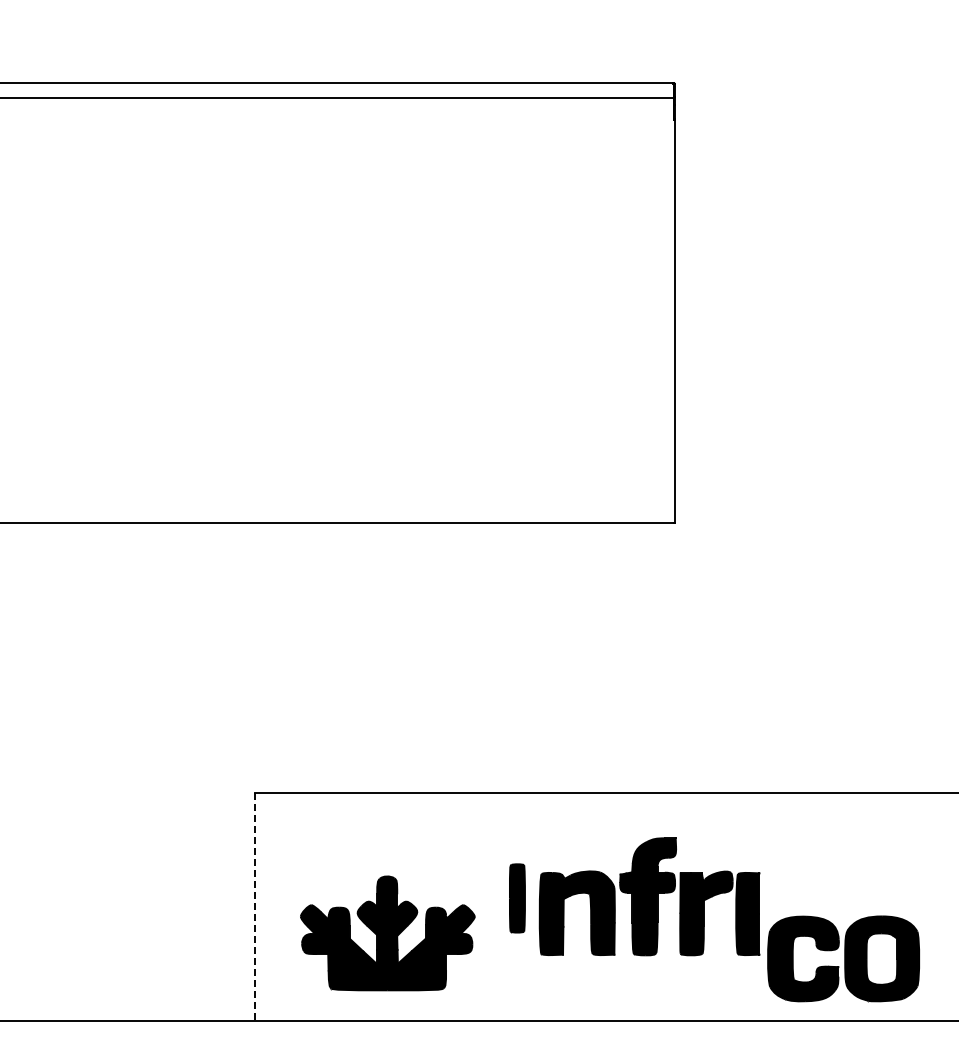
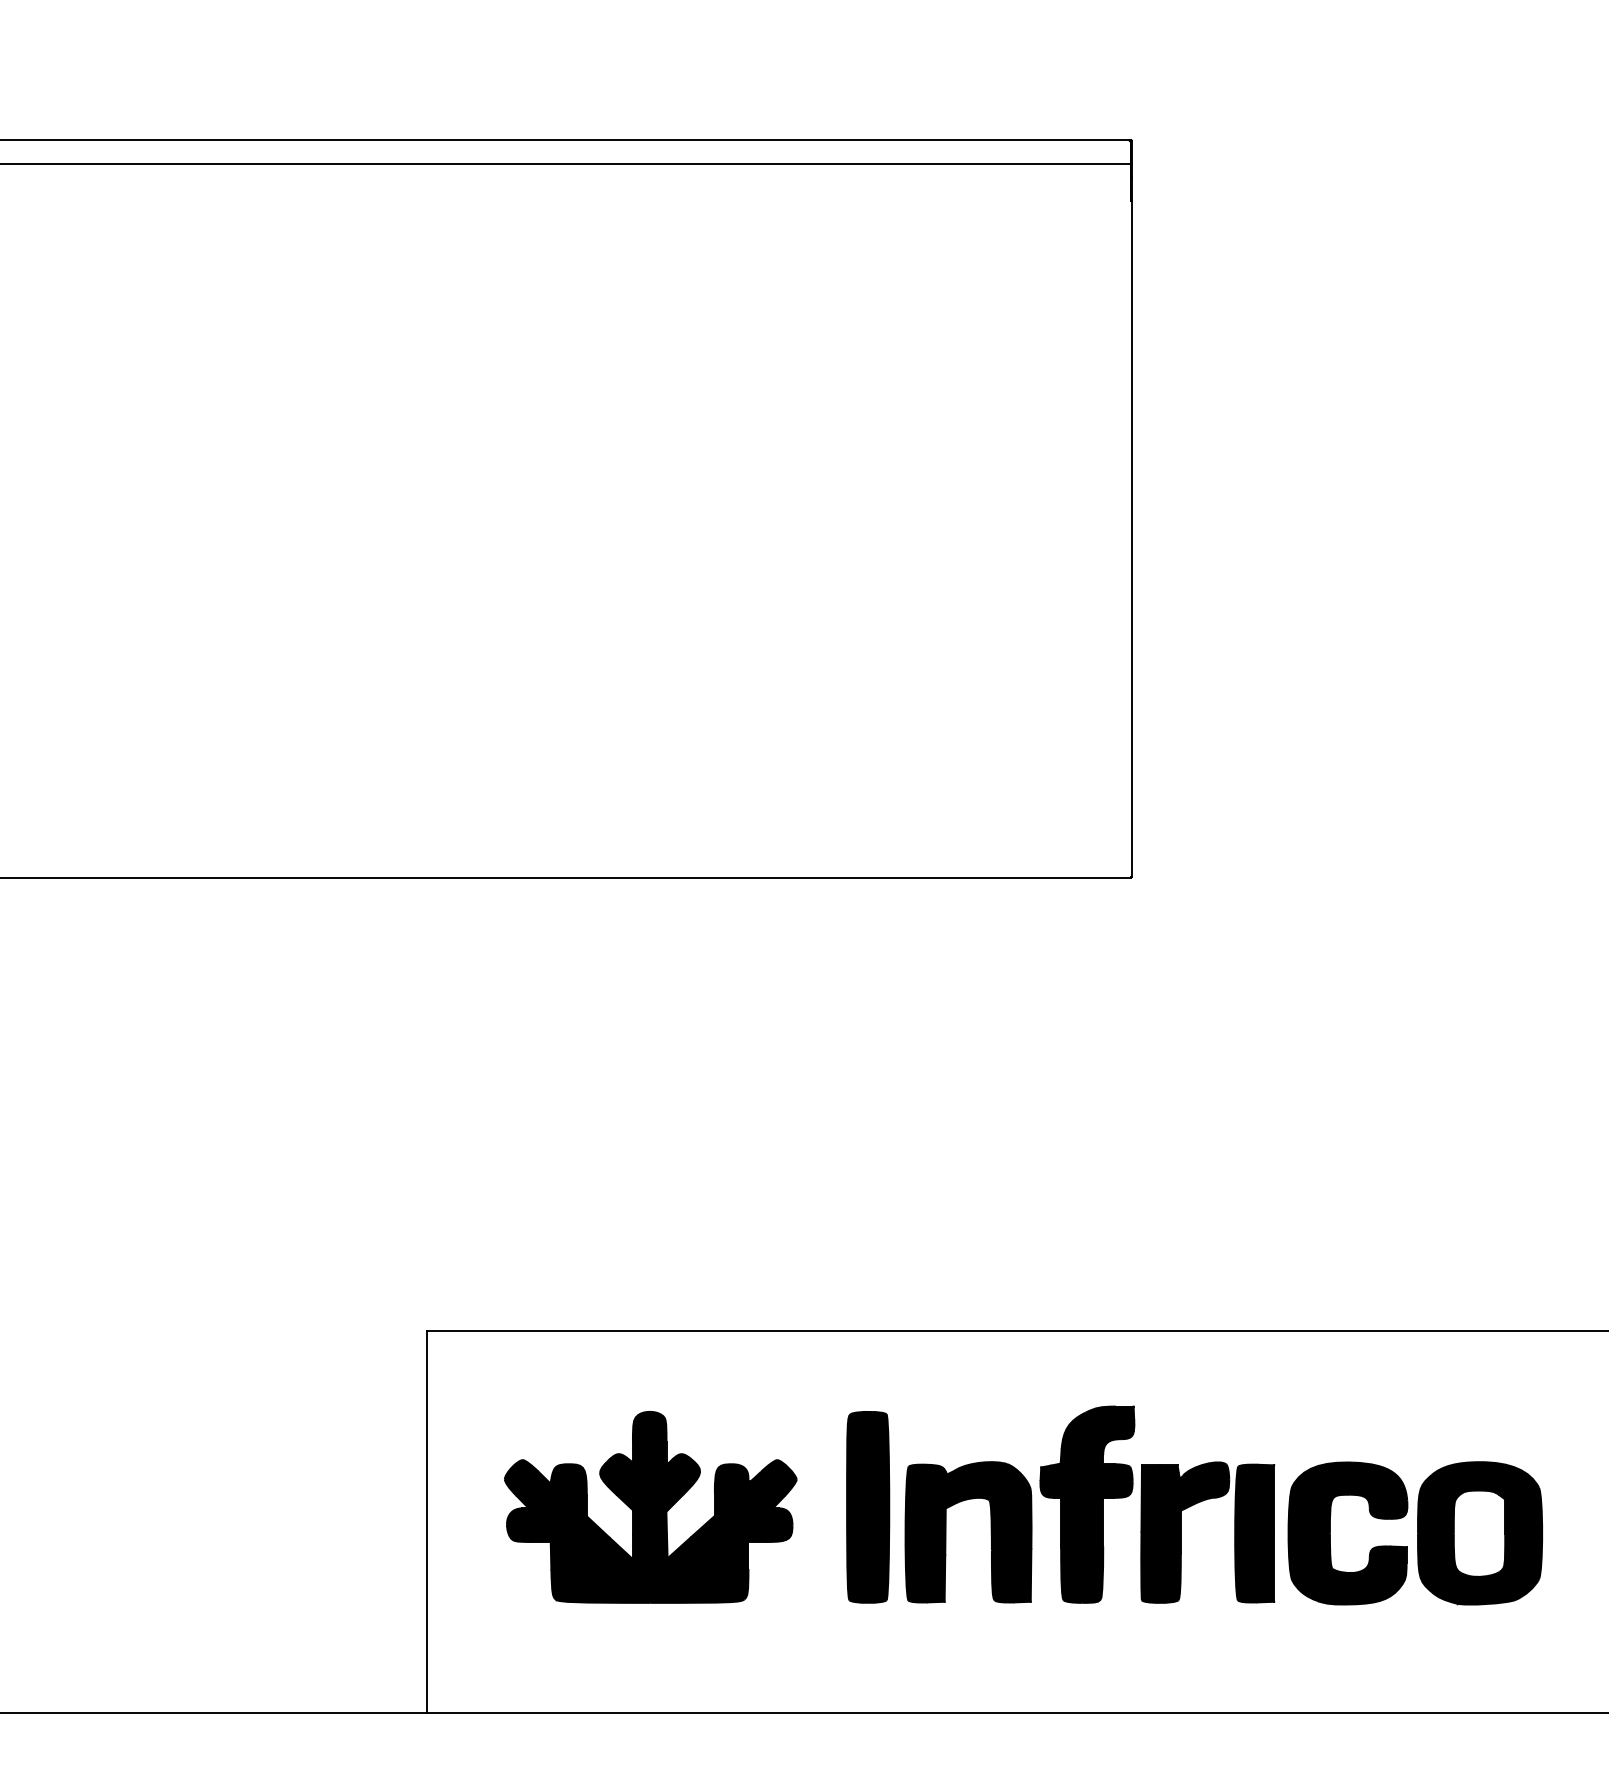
part: (517, 898) -> (868, 1507), size x1.67
line: (254, 906) -> (427, 1520), dashed -> solid
part: (387, 933) -> (650, 1507), moved
part: (843, 958) -> (1415, 1532), moved

